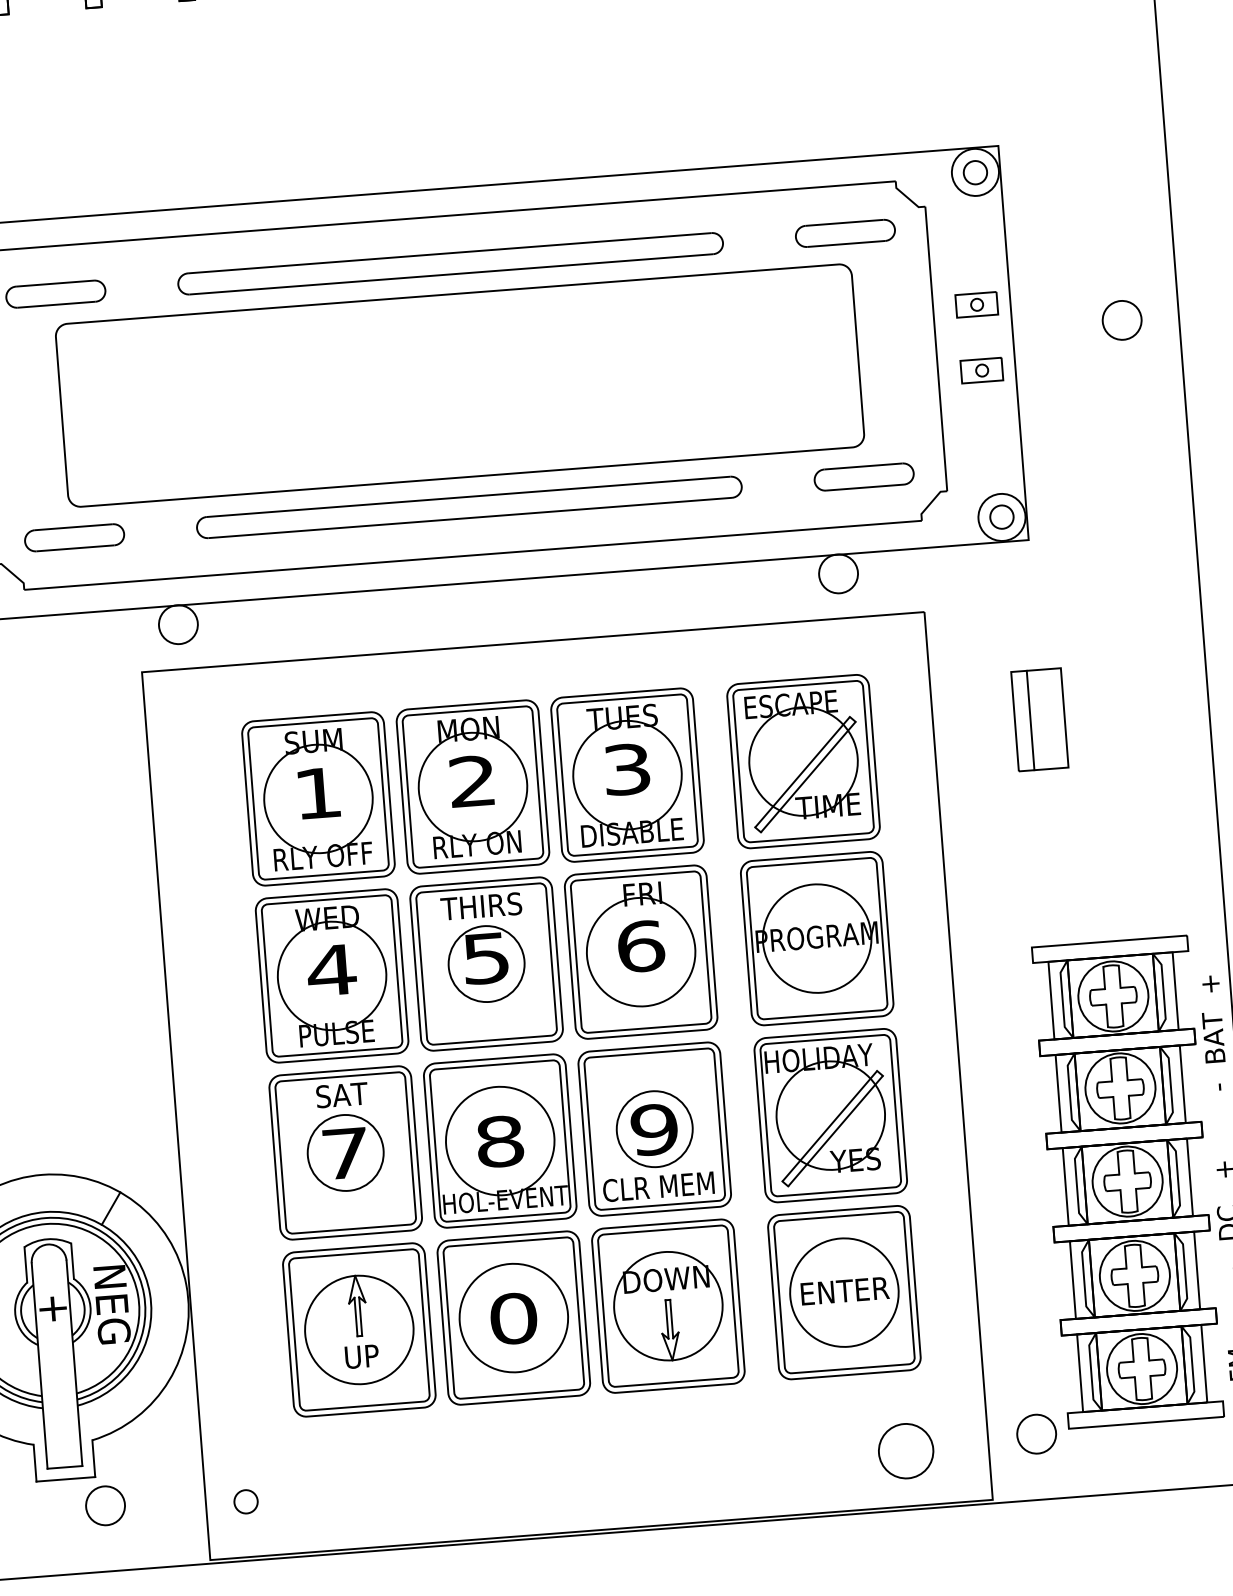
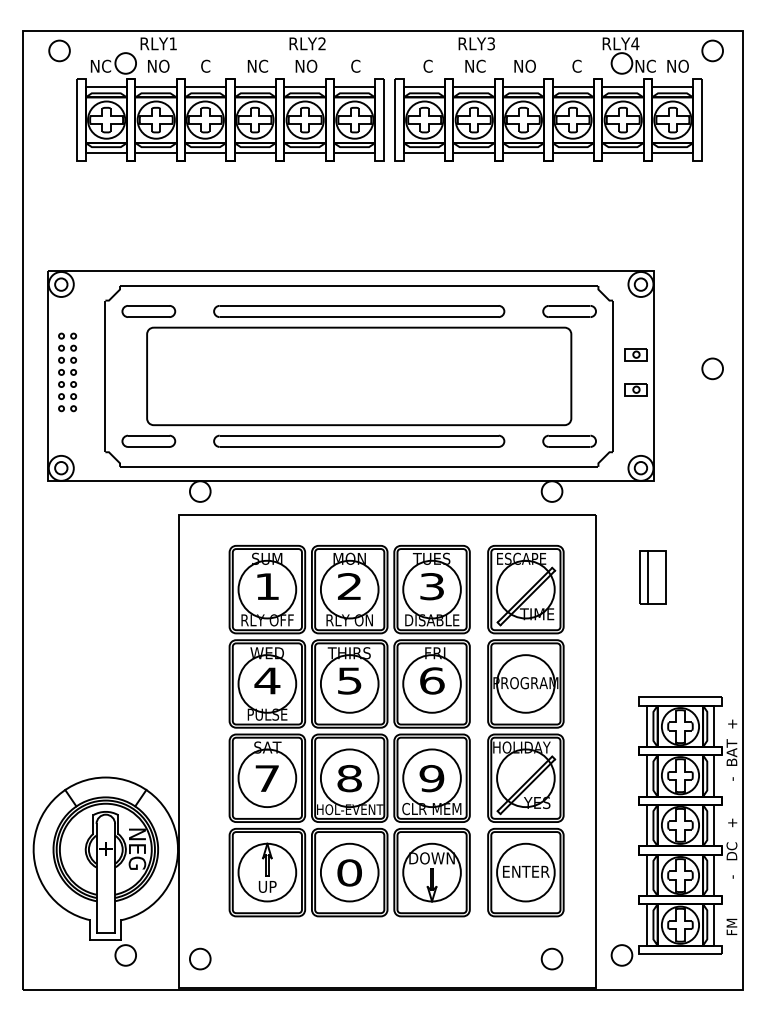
circle: (486, 963) -> (349, 683), size x1.43
circle: (653, 1129) -> (431, 778), size x1.43
circle: (345, 1153) -> (267, 778), size x1.43
circle: (904, 1450) -> (551, 958), size x0.71
circle: (246, 1500) -> (200, 958), size x1.67

